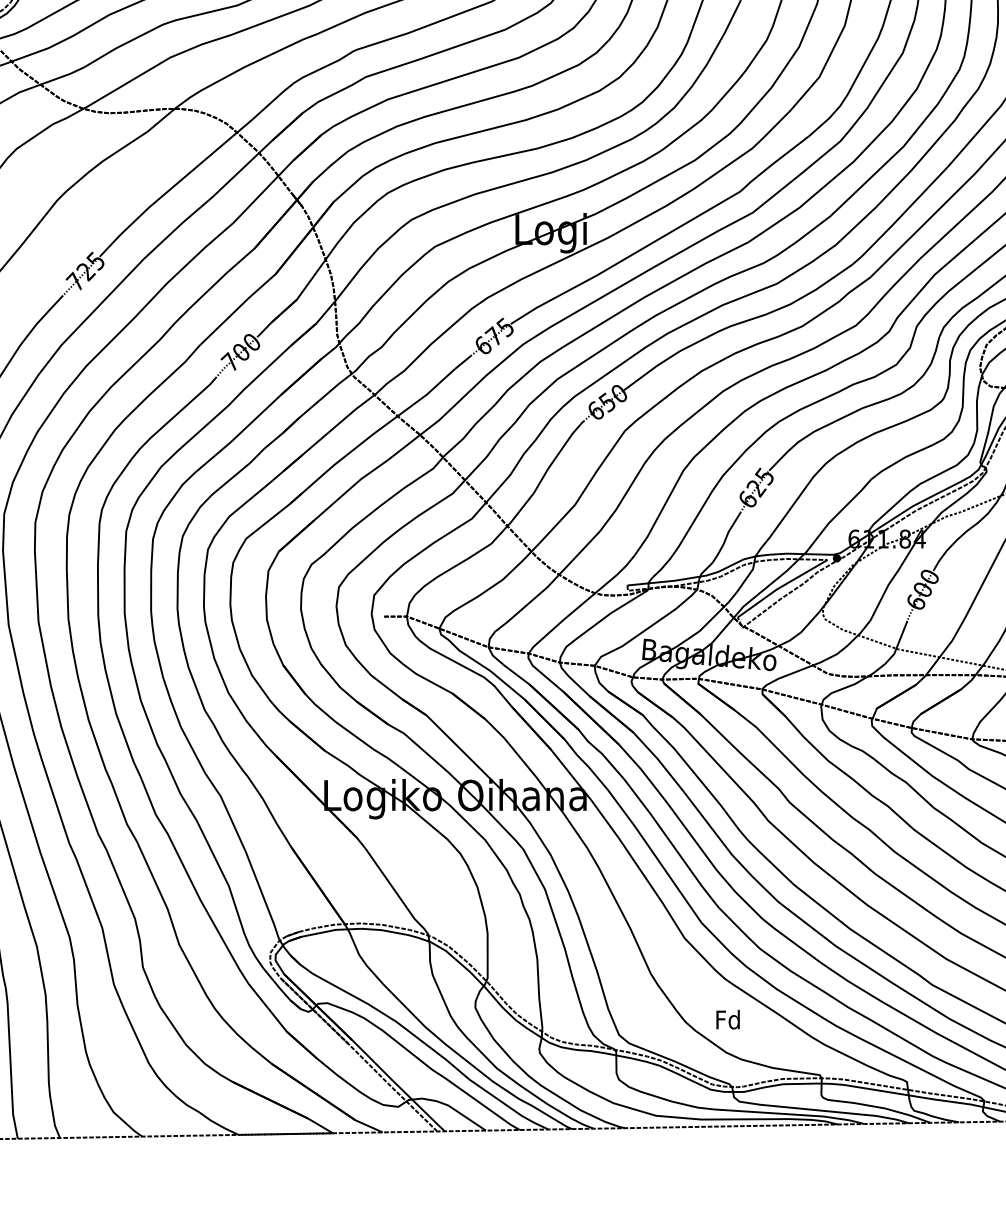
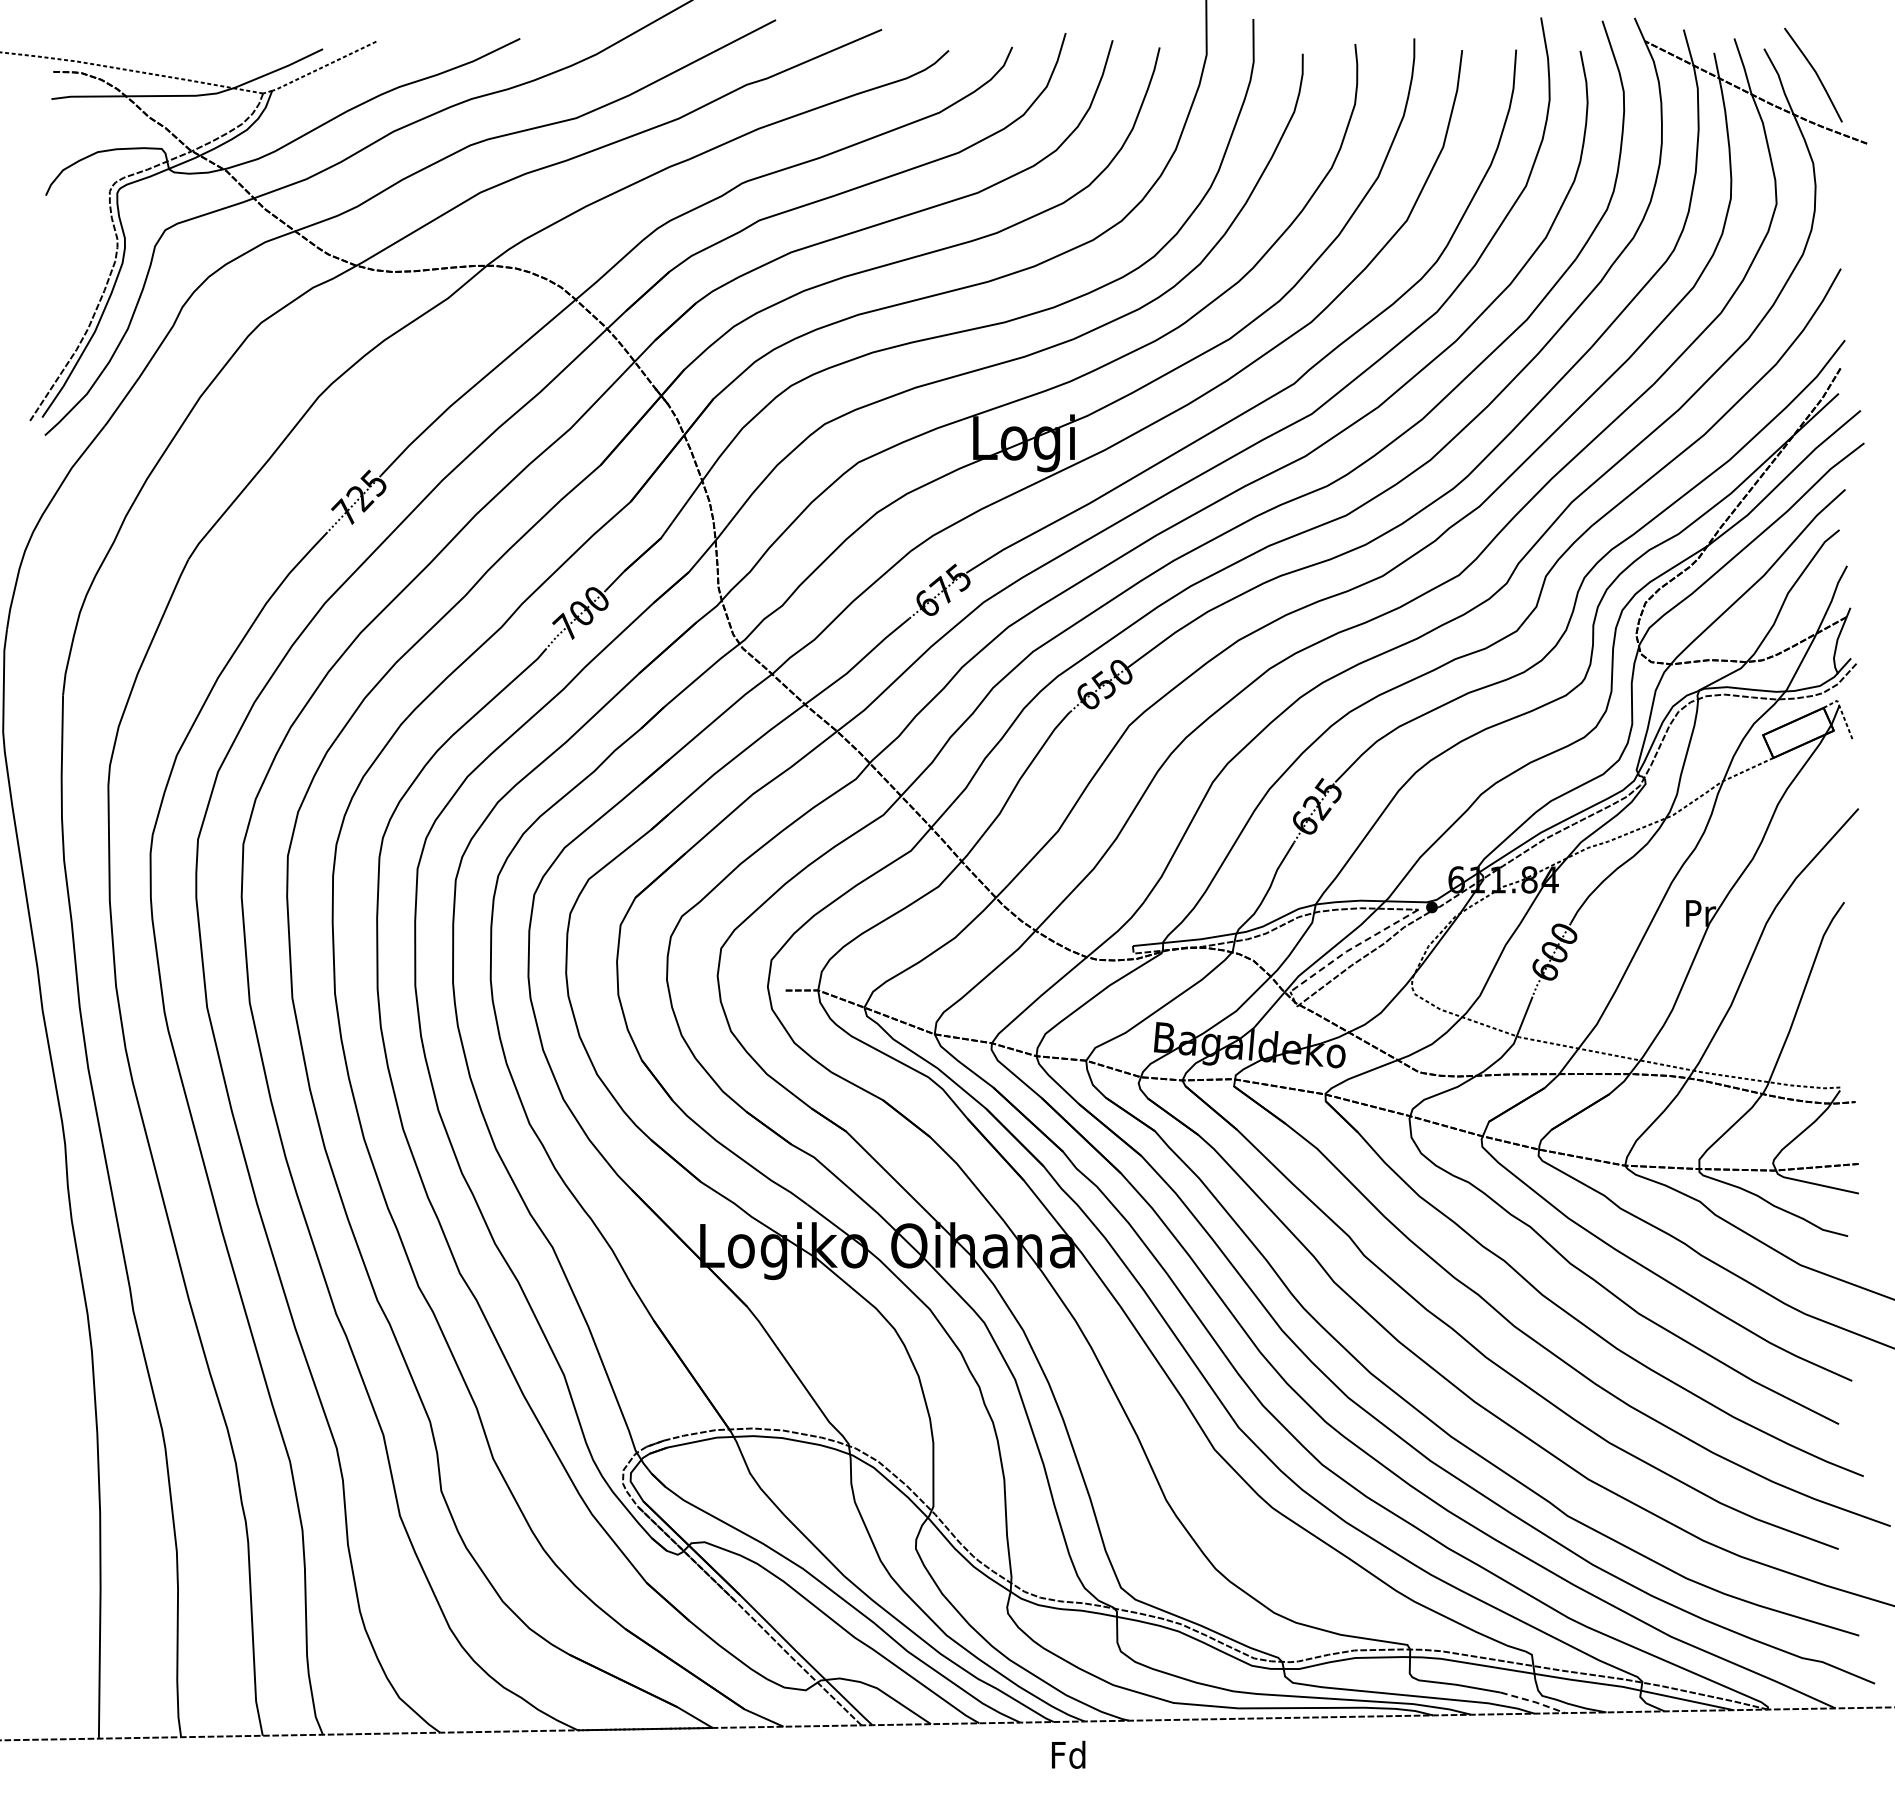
line: (781, 587) -> (1352, 948), solid -> dashed
text: (728, 1019) -> (1068, 1754), moved
line: (908, 1114) -> (1533, 1701), solid -> dashed

